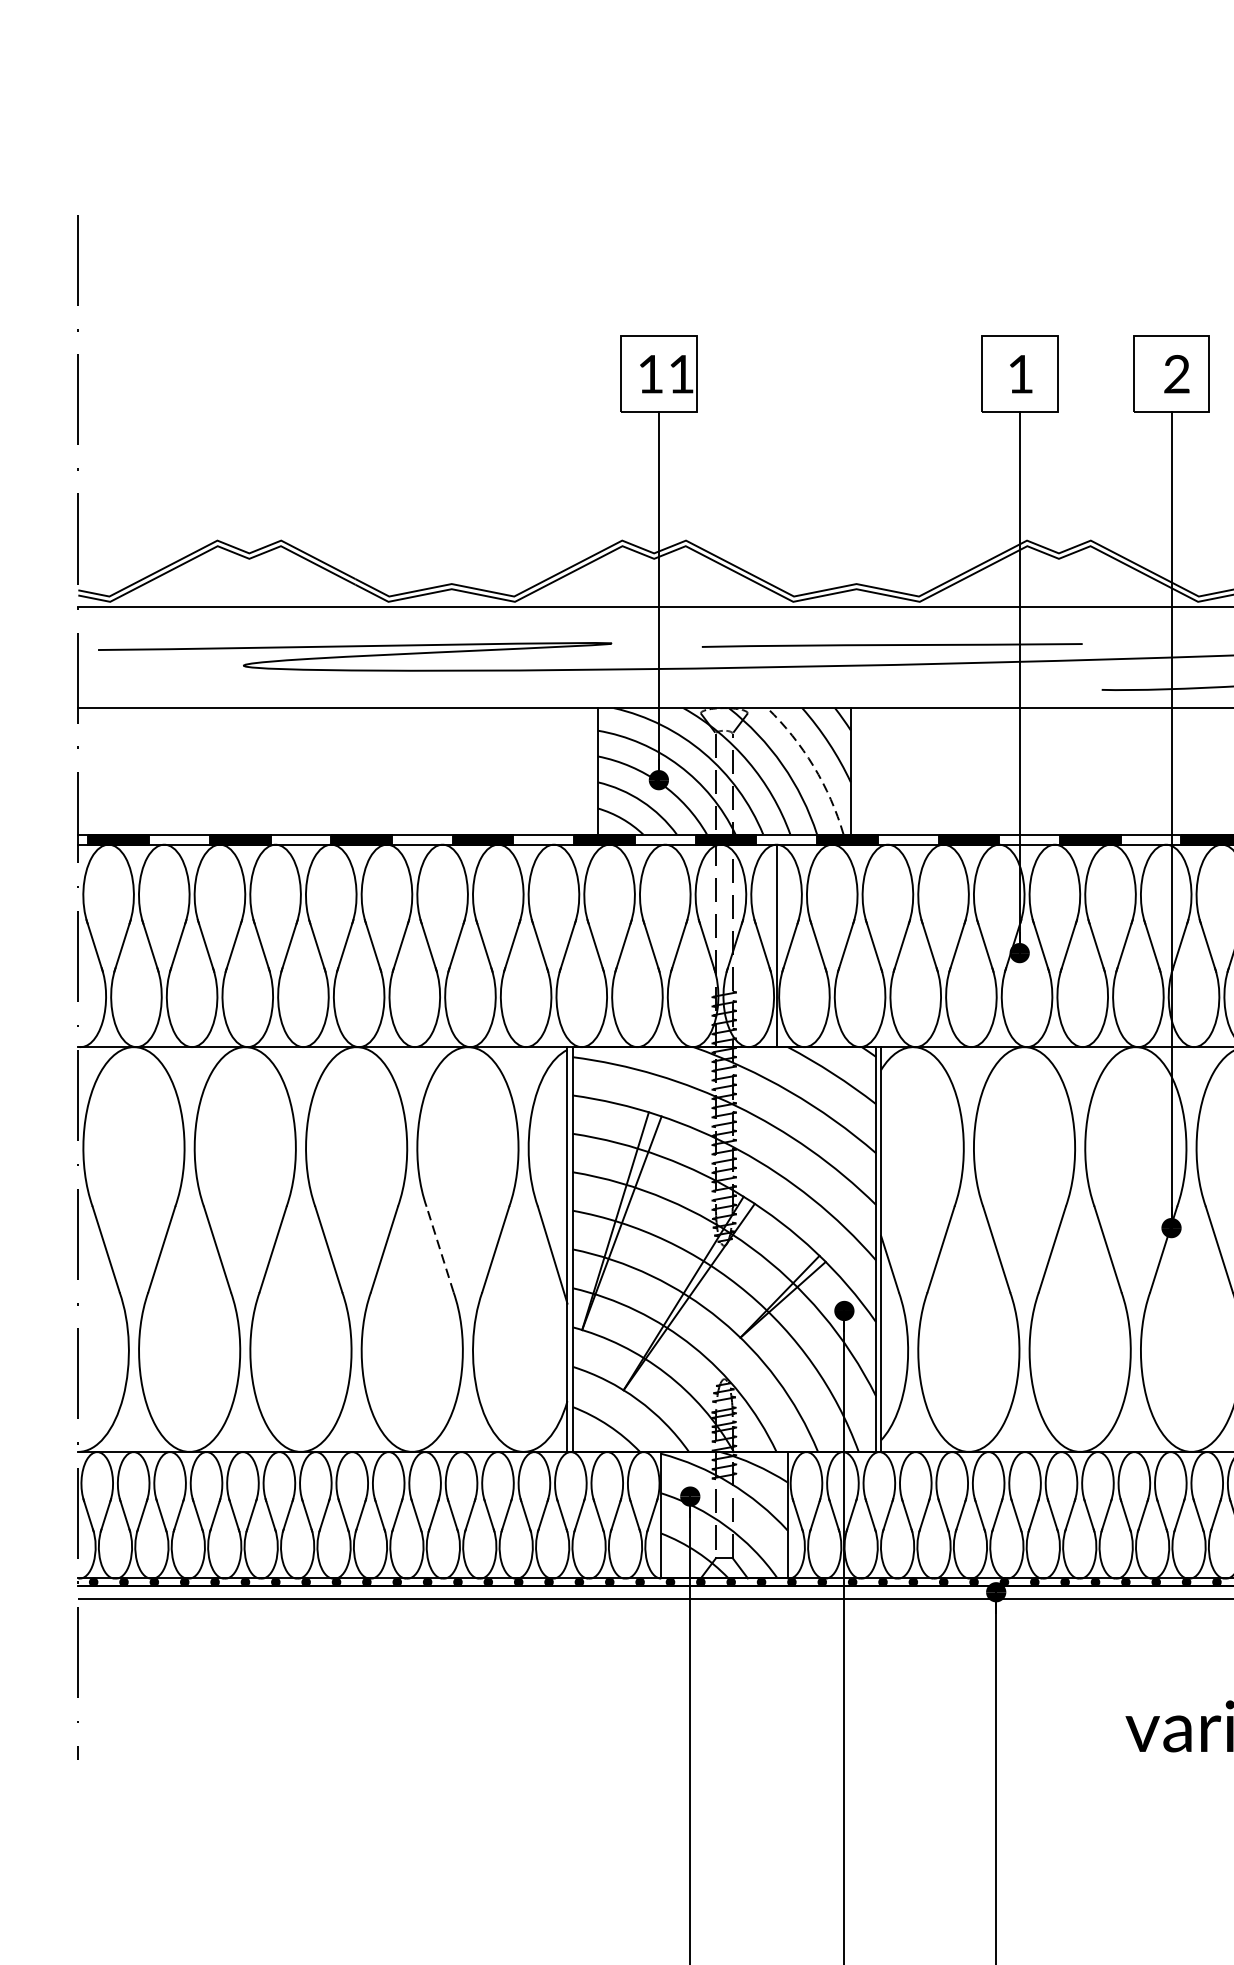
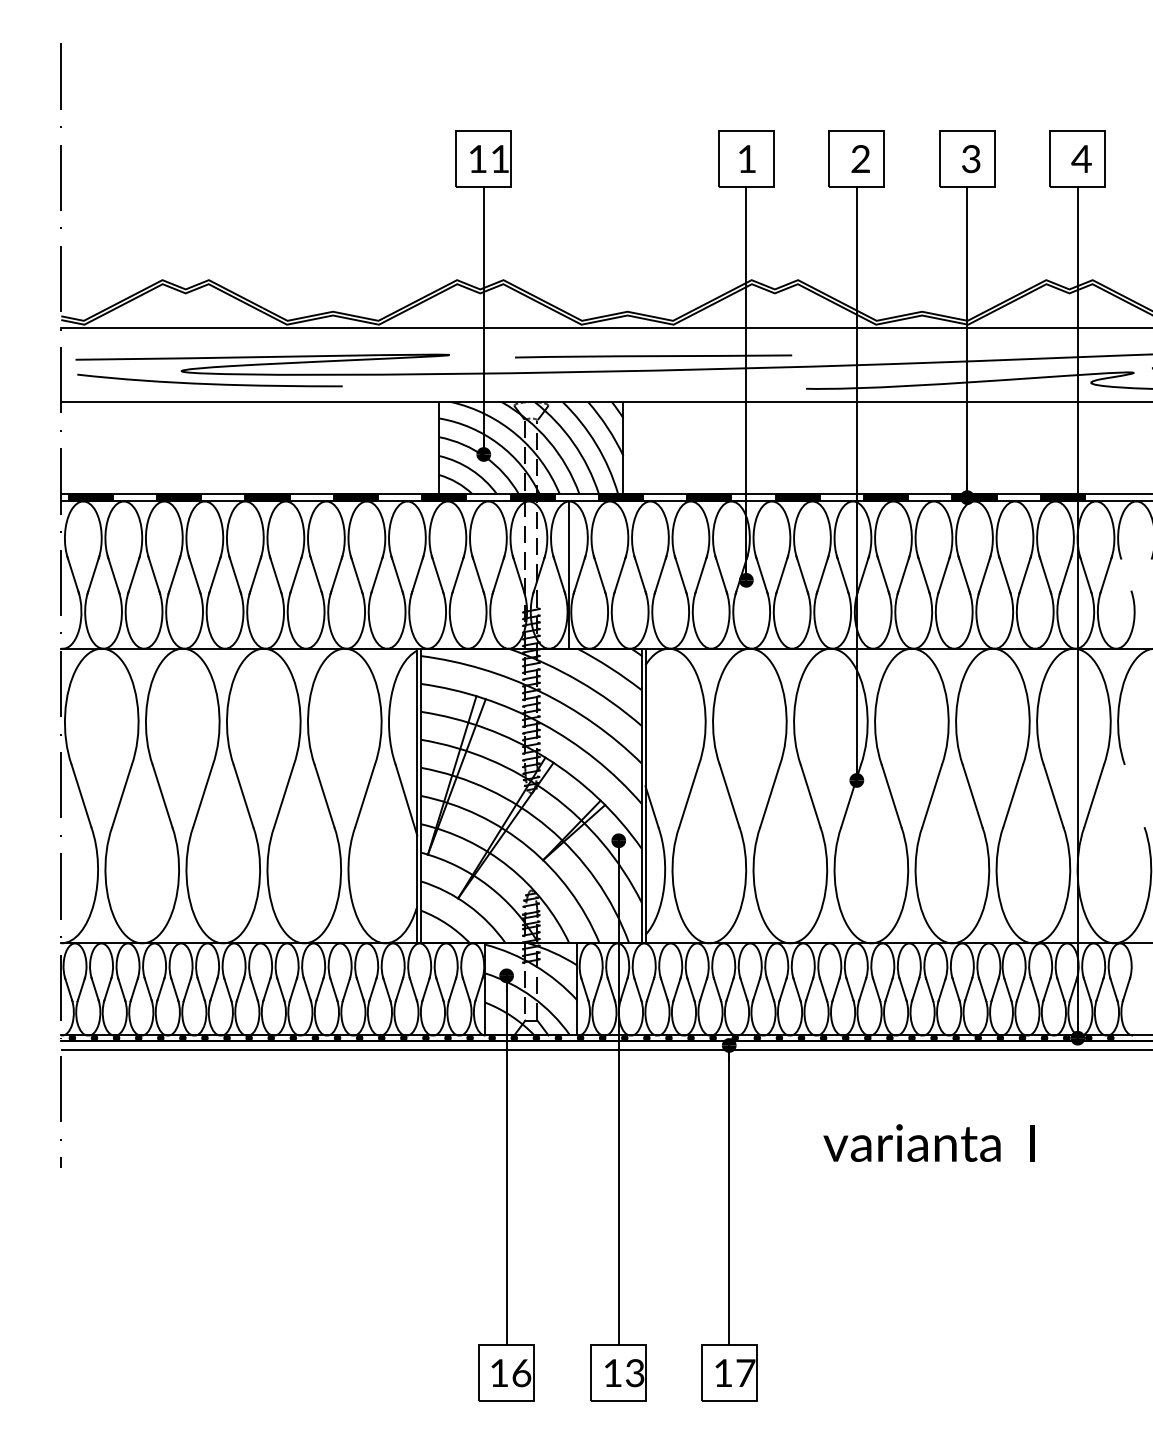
curve: (282, 682) -> (209, 383), added
arc: (813, 766) -> (596, 444), dashed -> solid
line: (440, 1250) -> (324, 796), dashed -> solid

